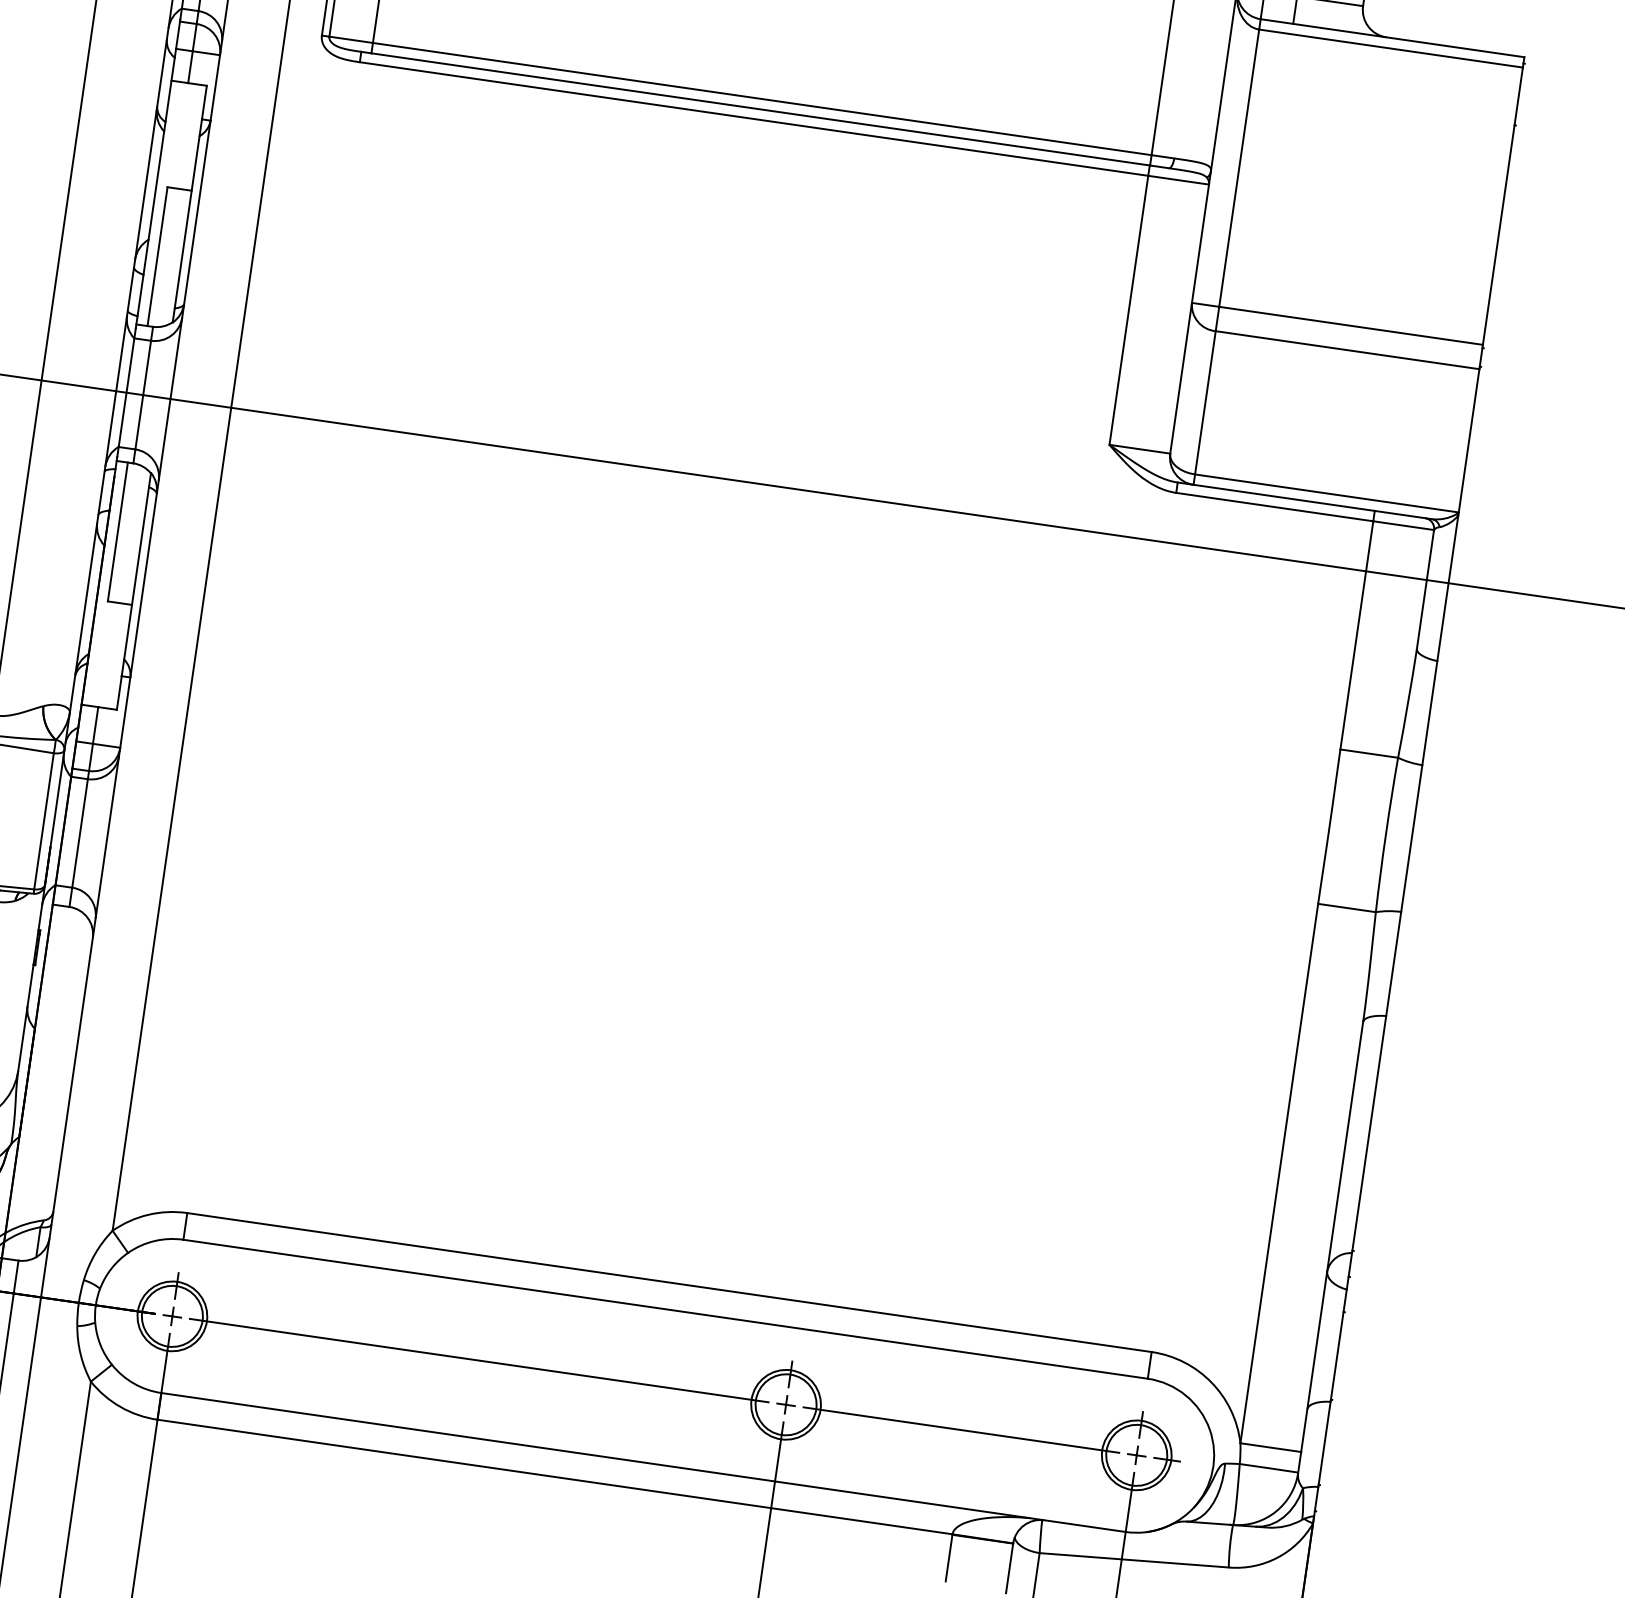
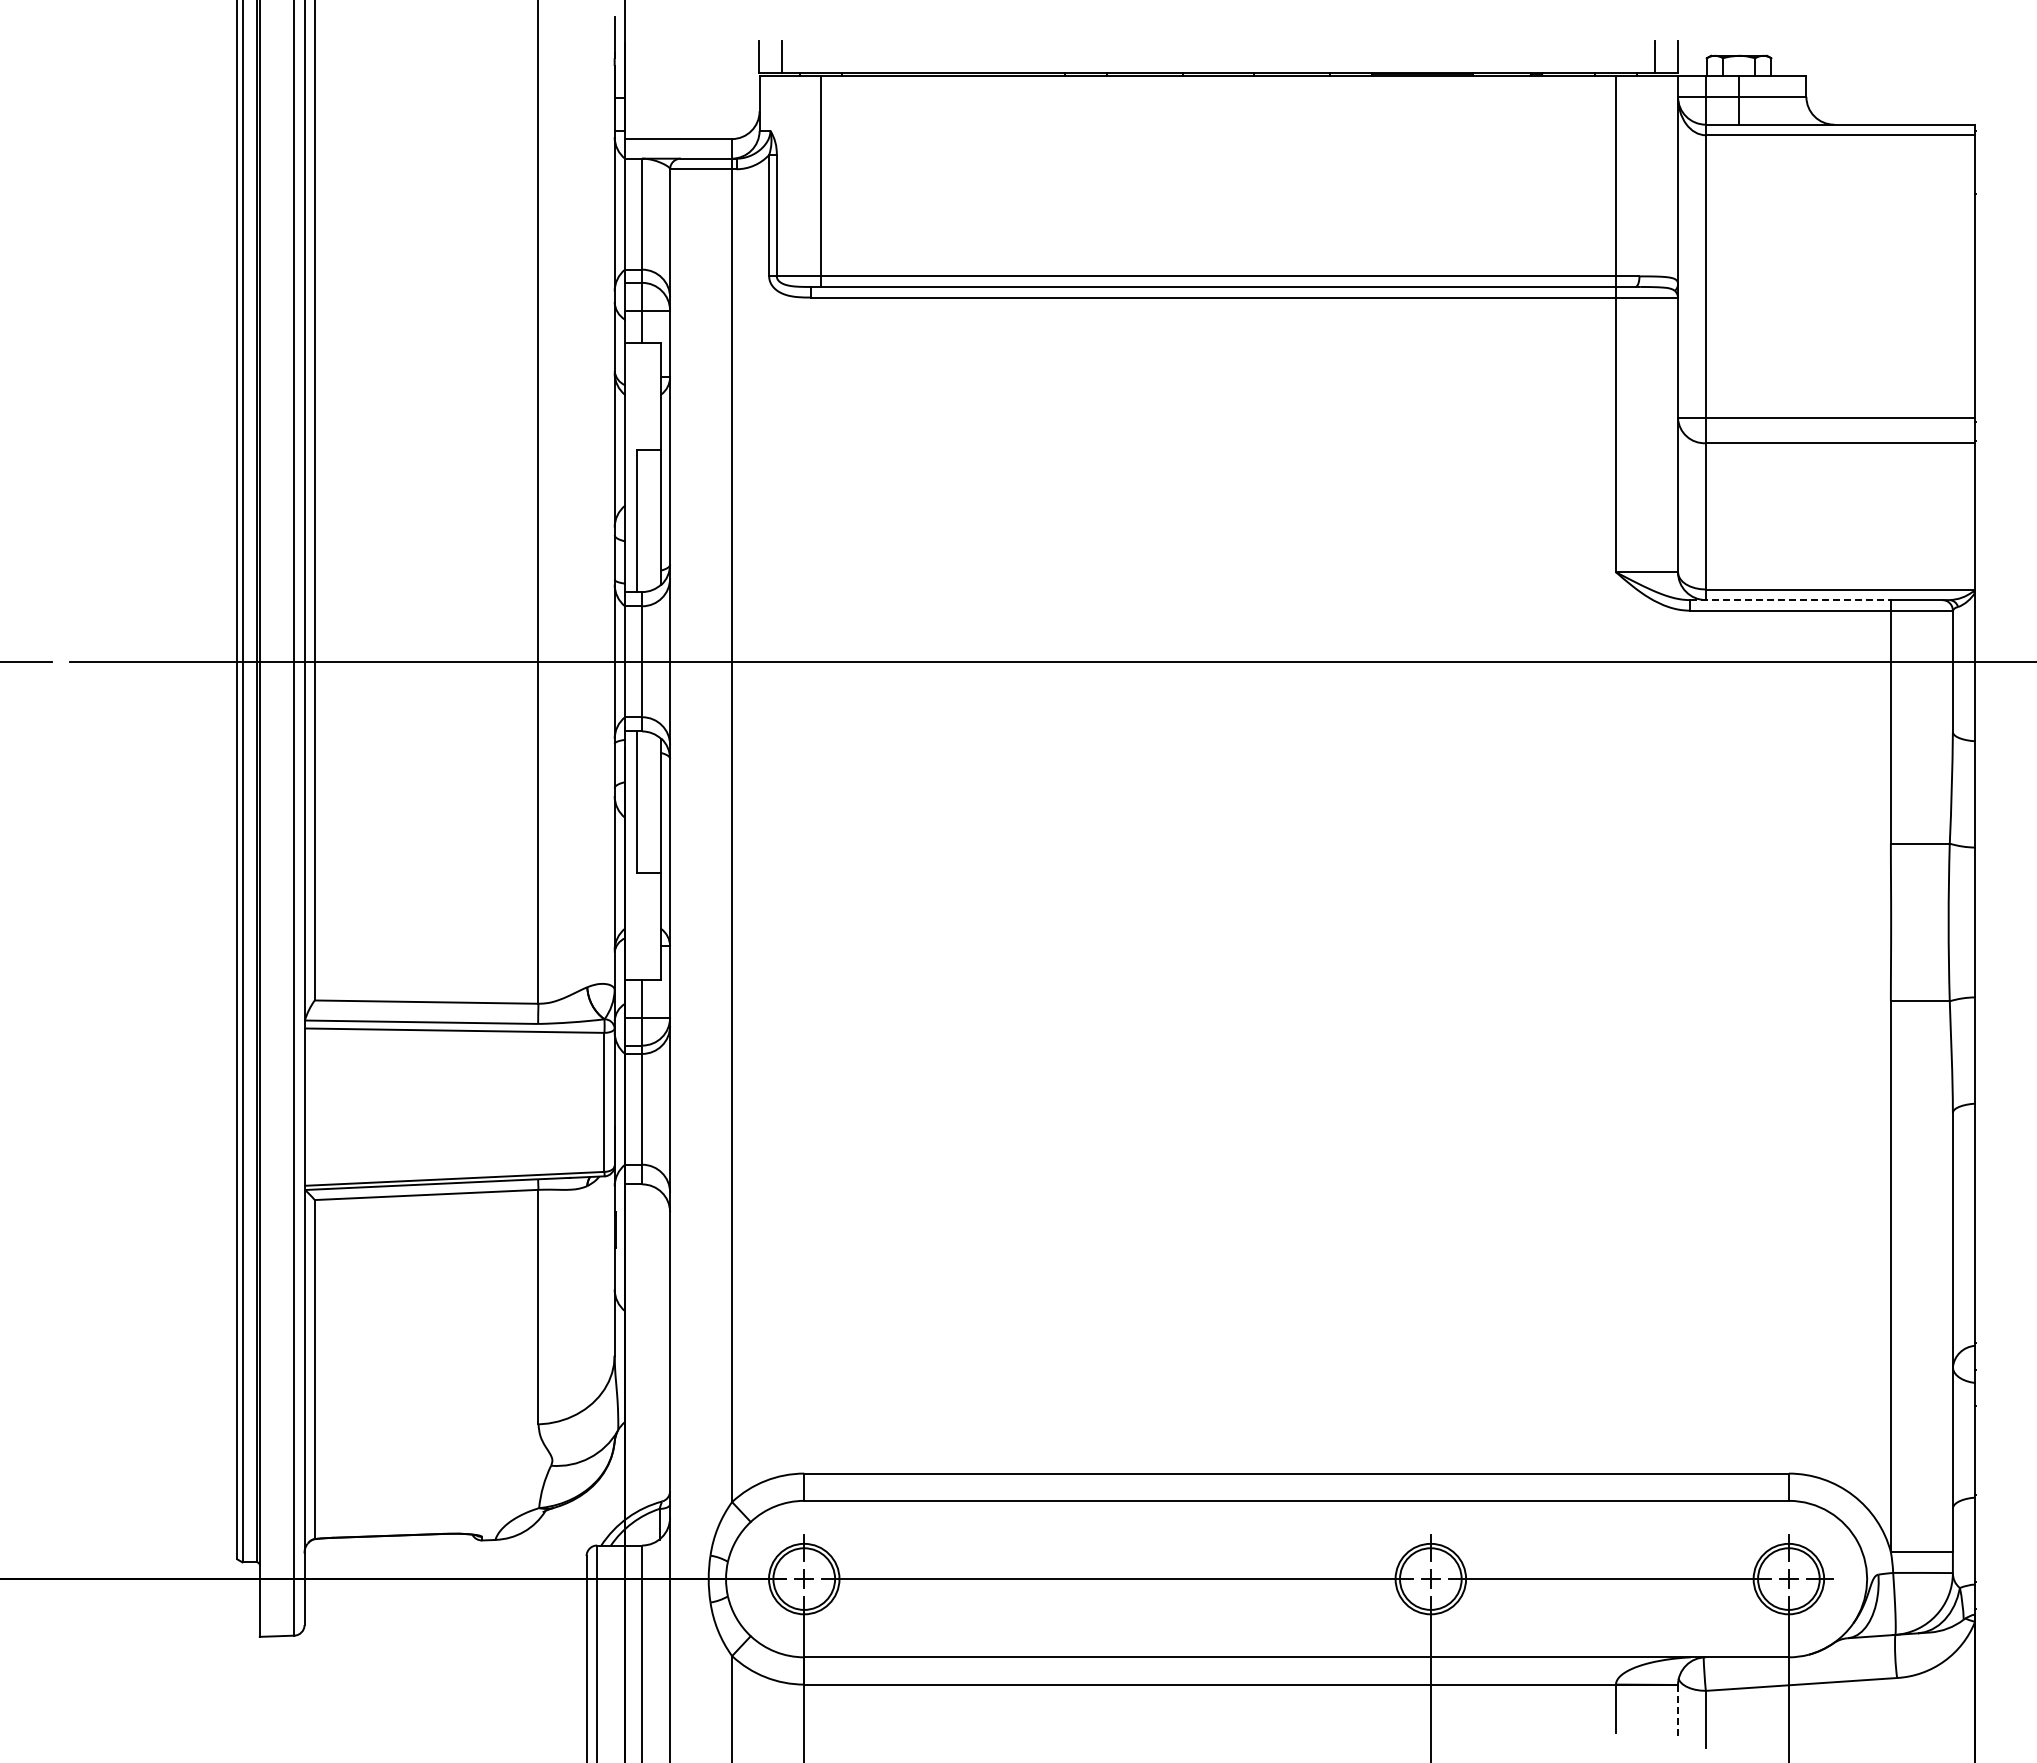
line: (1276, 497) -> (1790, 600), solid -> dashed
line: (1010, 1568) -> (1678, 1710), solid -> dashed

